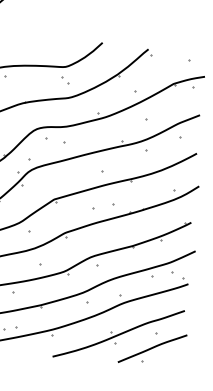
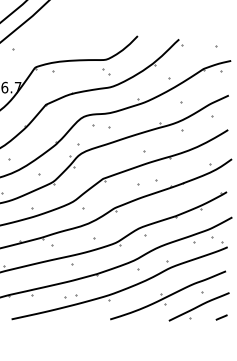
line: (176, 362) -> (221, 317), added

